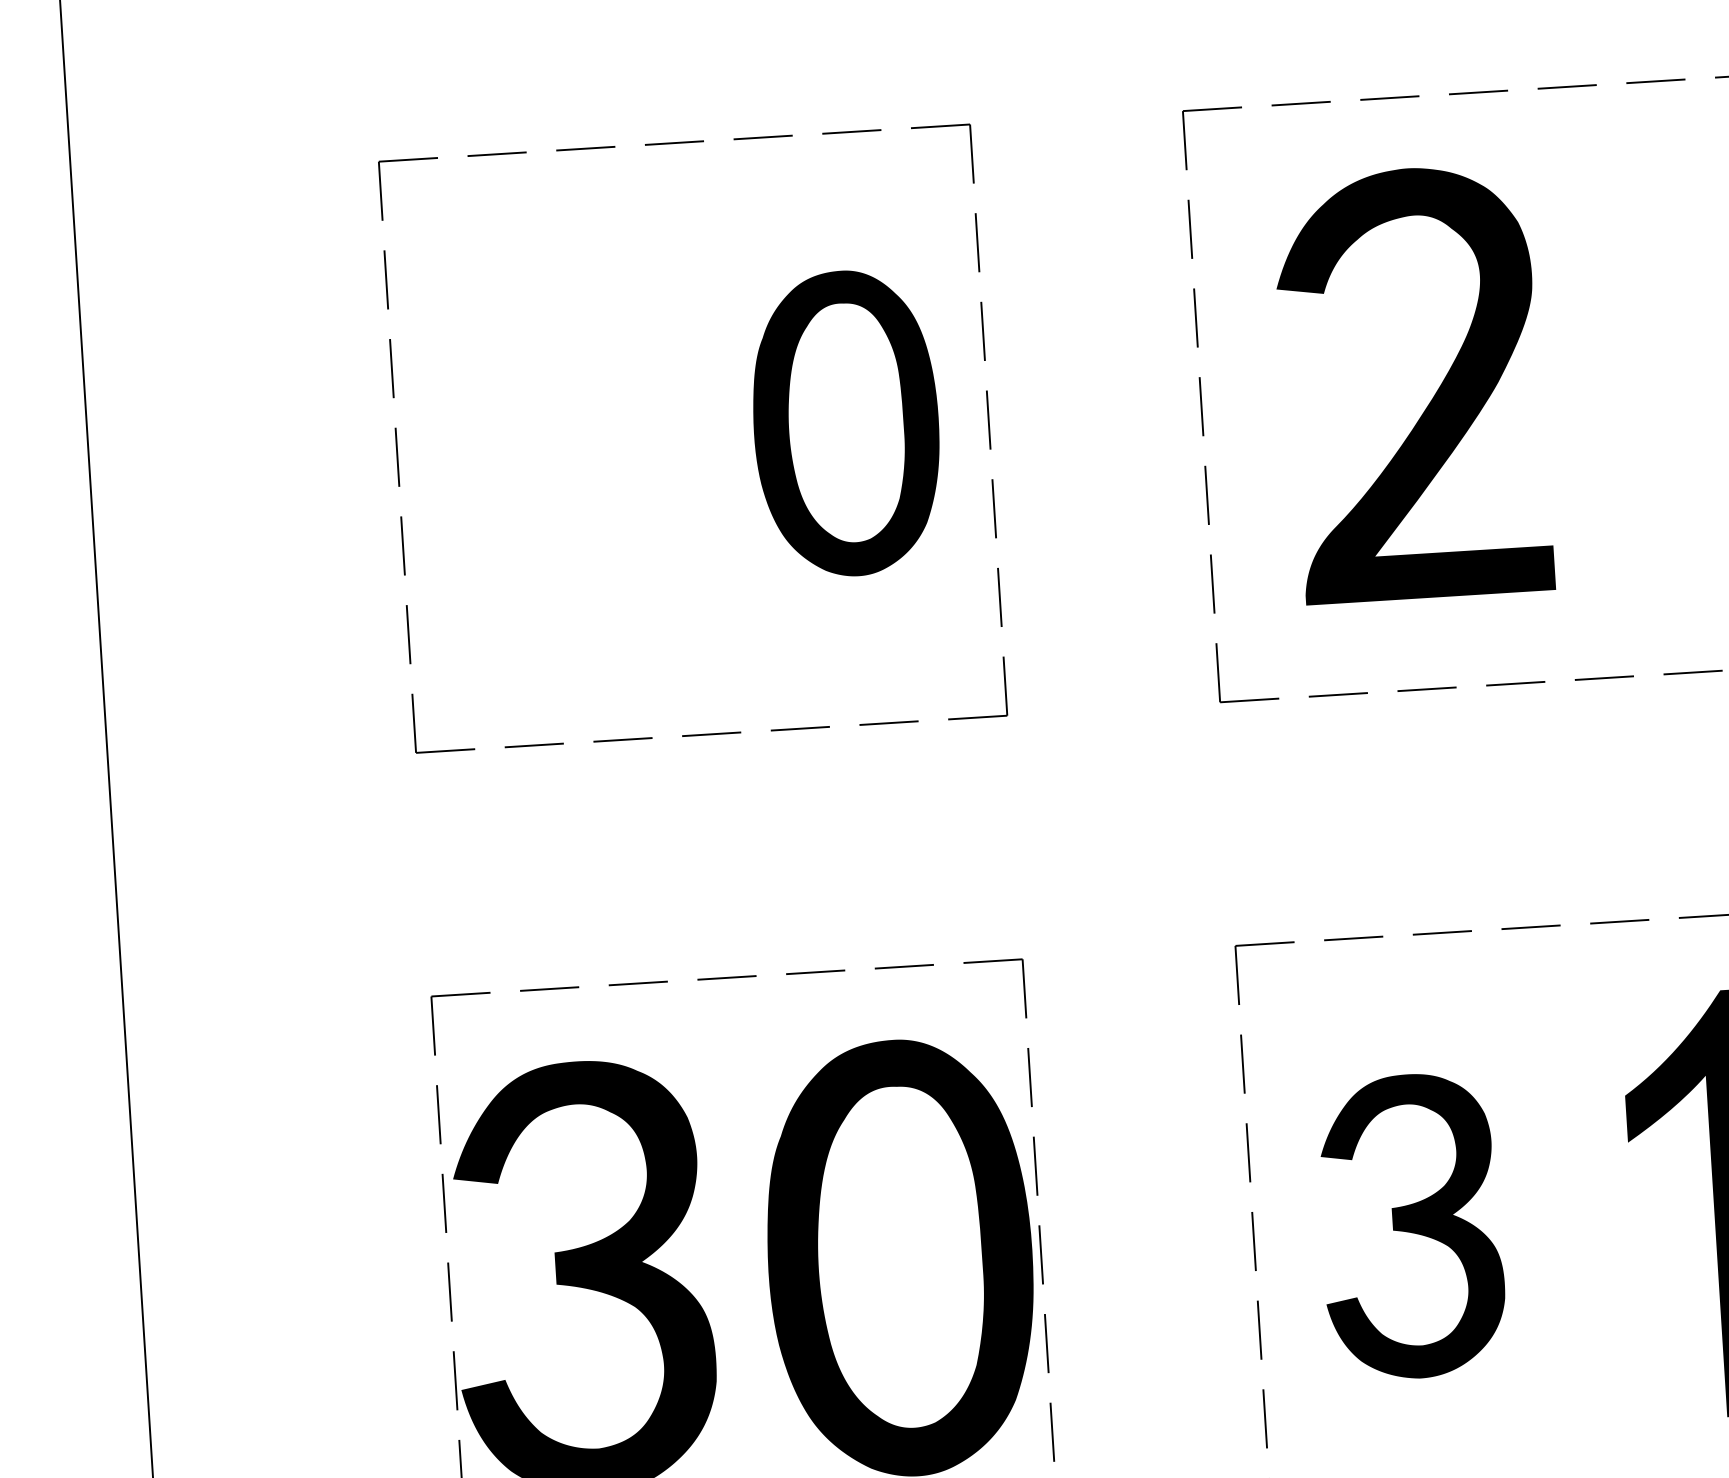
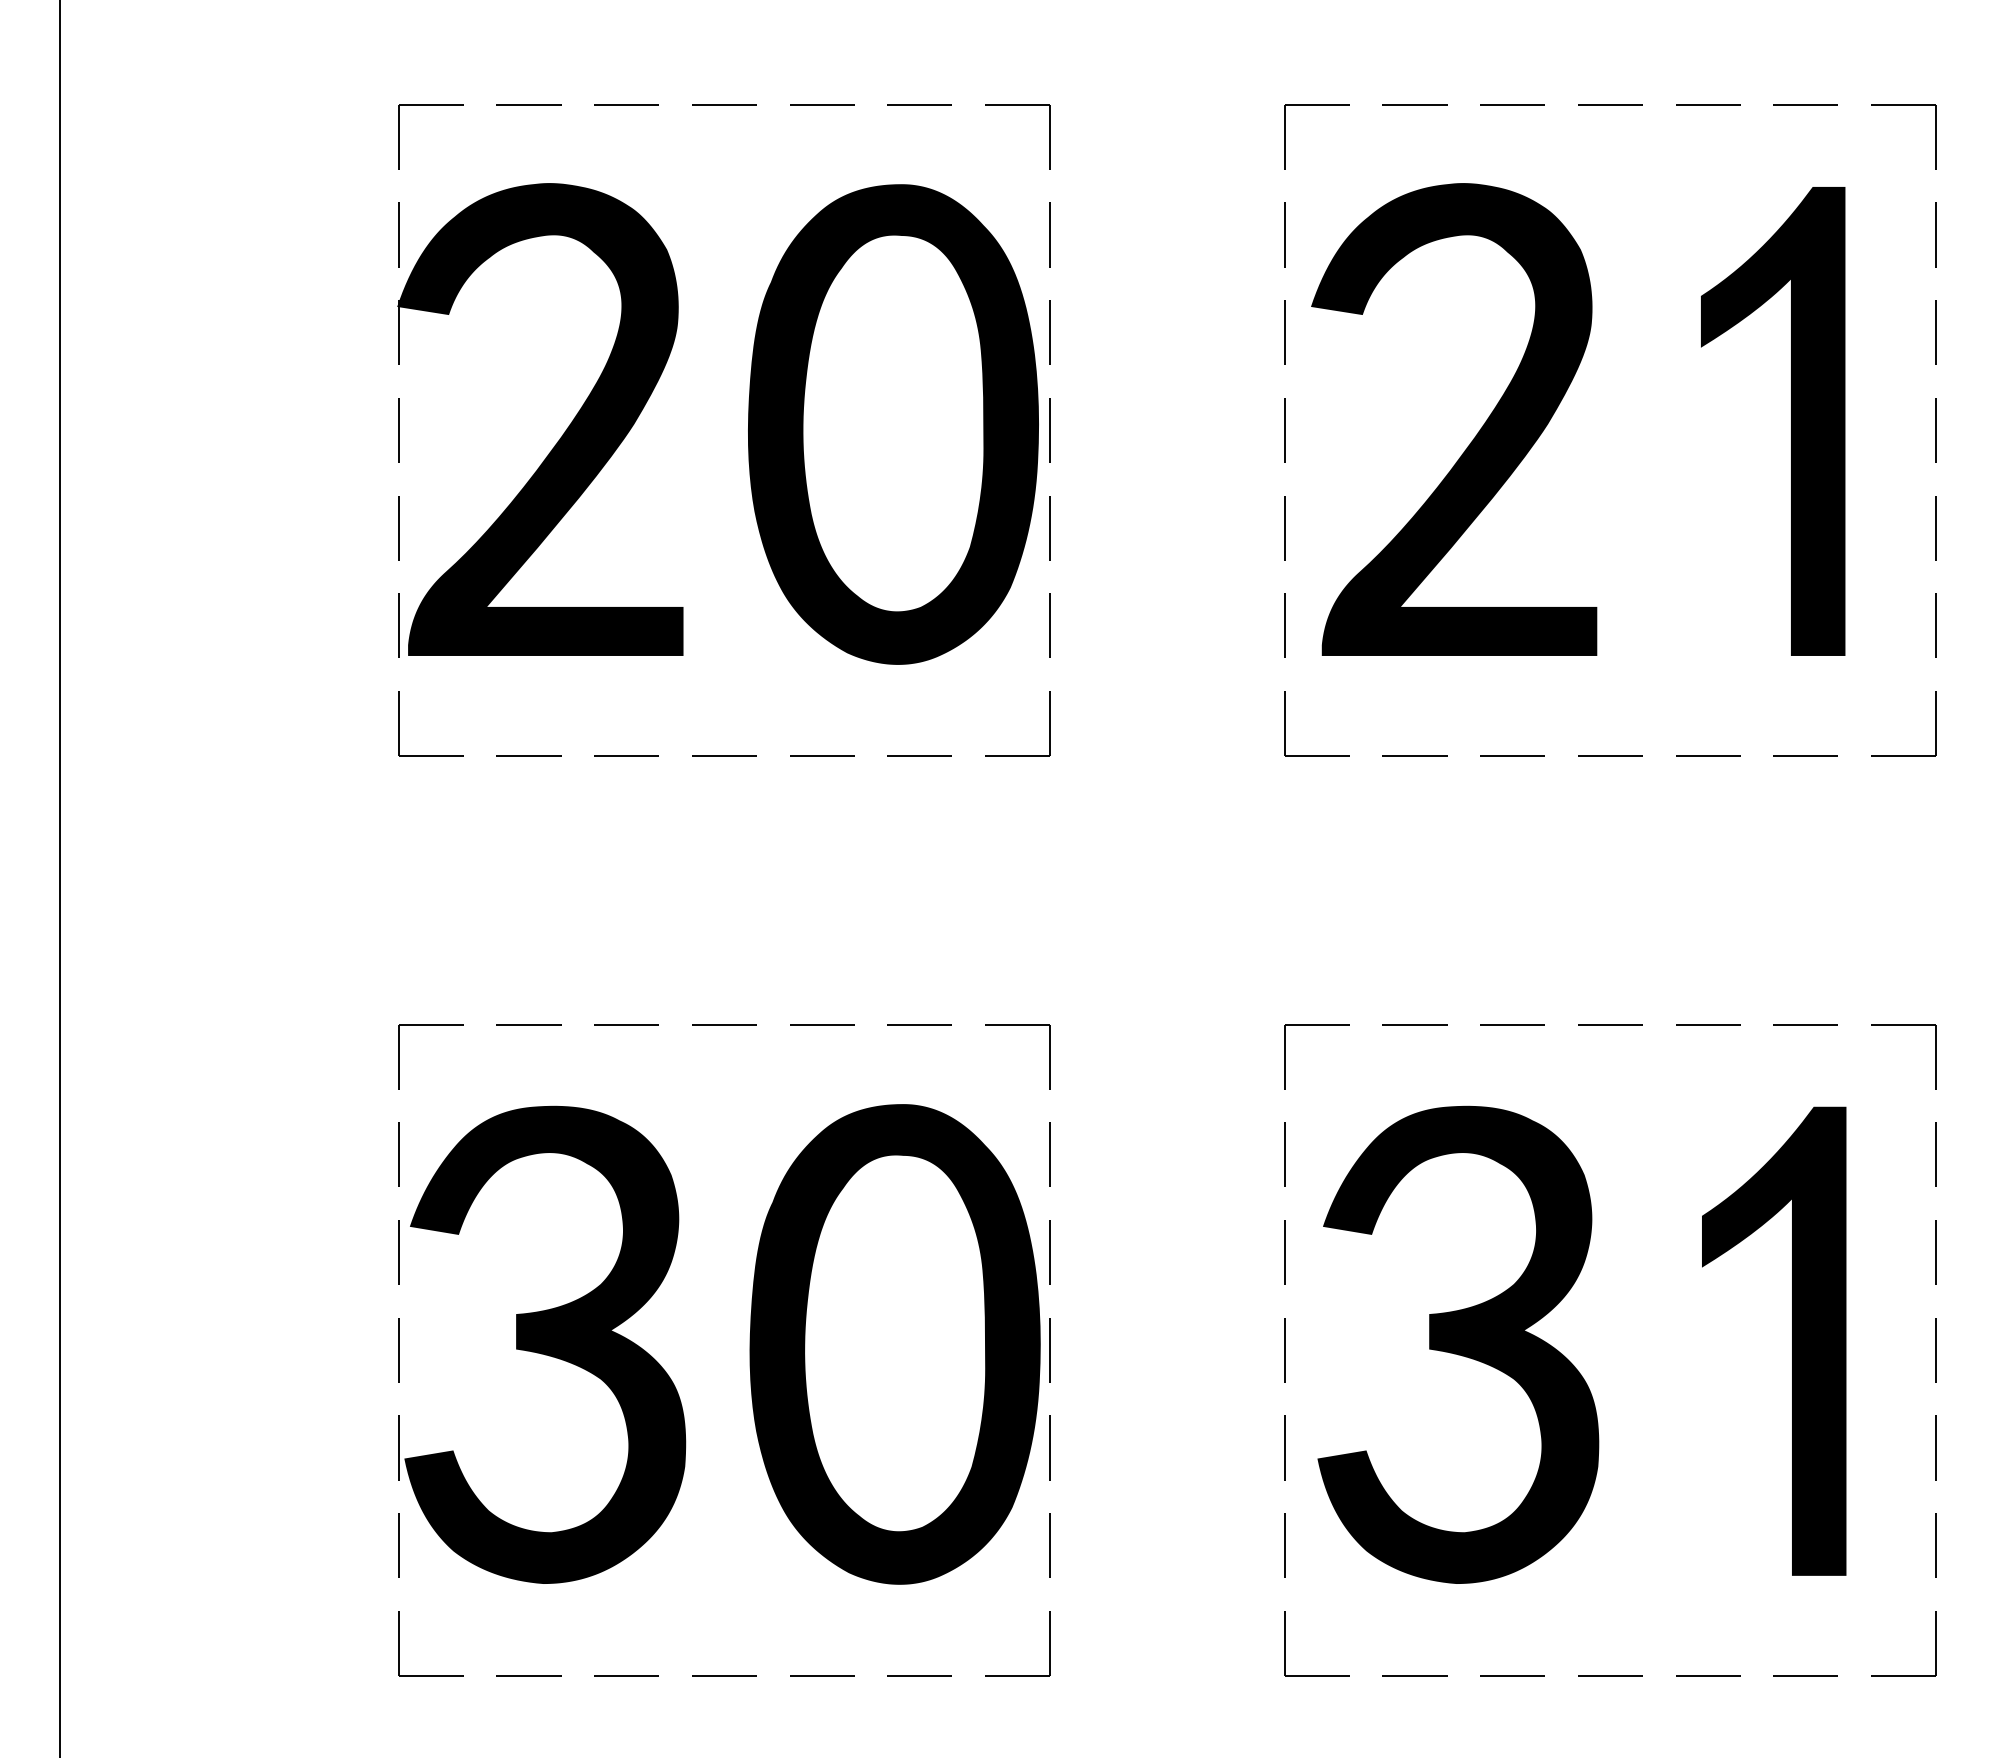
fill: (1643, 369) -> (1772, 420), added
part: (1433, 396) -> (1475, 435), moved
part: (846, 423) -> (893, 424), size x1.43
fill: (525, 439) -> (540, 419), added
part: (1411, 1226) -> (1458, 1344), size x1.43

